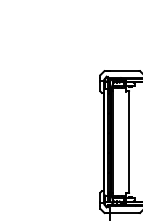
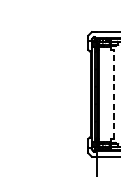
line: (129, 141) -> (113, 93), solid -> dashed

